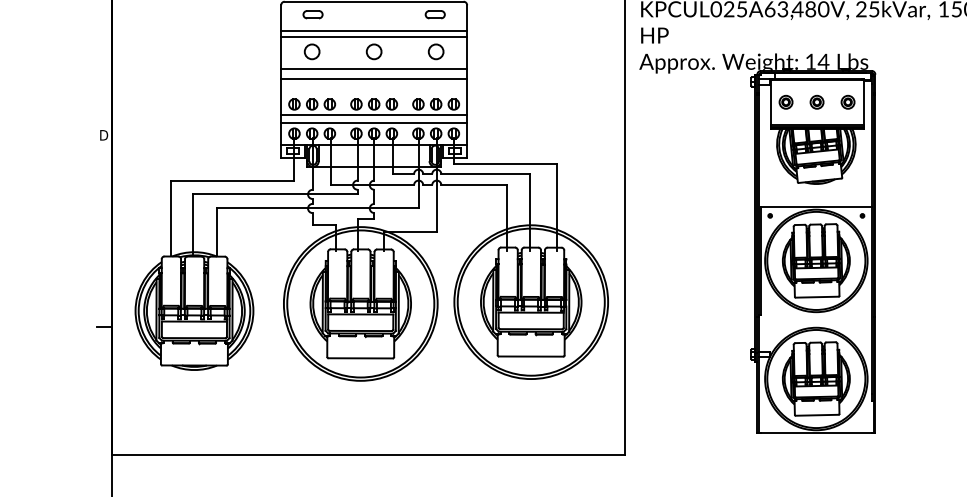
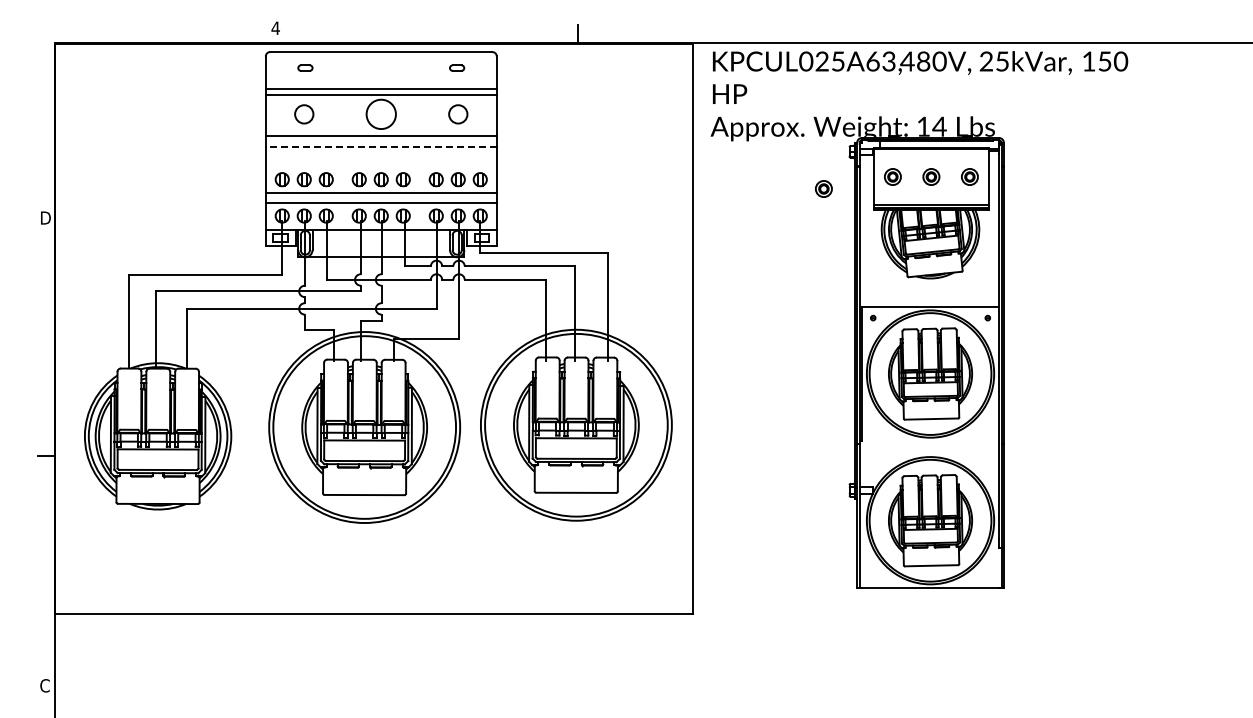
part: (313, 14) -> (305, 67), size x0.6
part: (434, 14) -> (456, 67), size x0.6
circle: (374, 51) -> (381, 114), size x1.6
line: (374, 78) -> (381, 147), solid -> dashed
part: (730, 111) -> (823, 188), added

